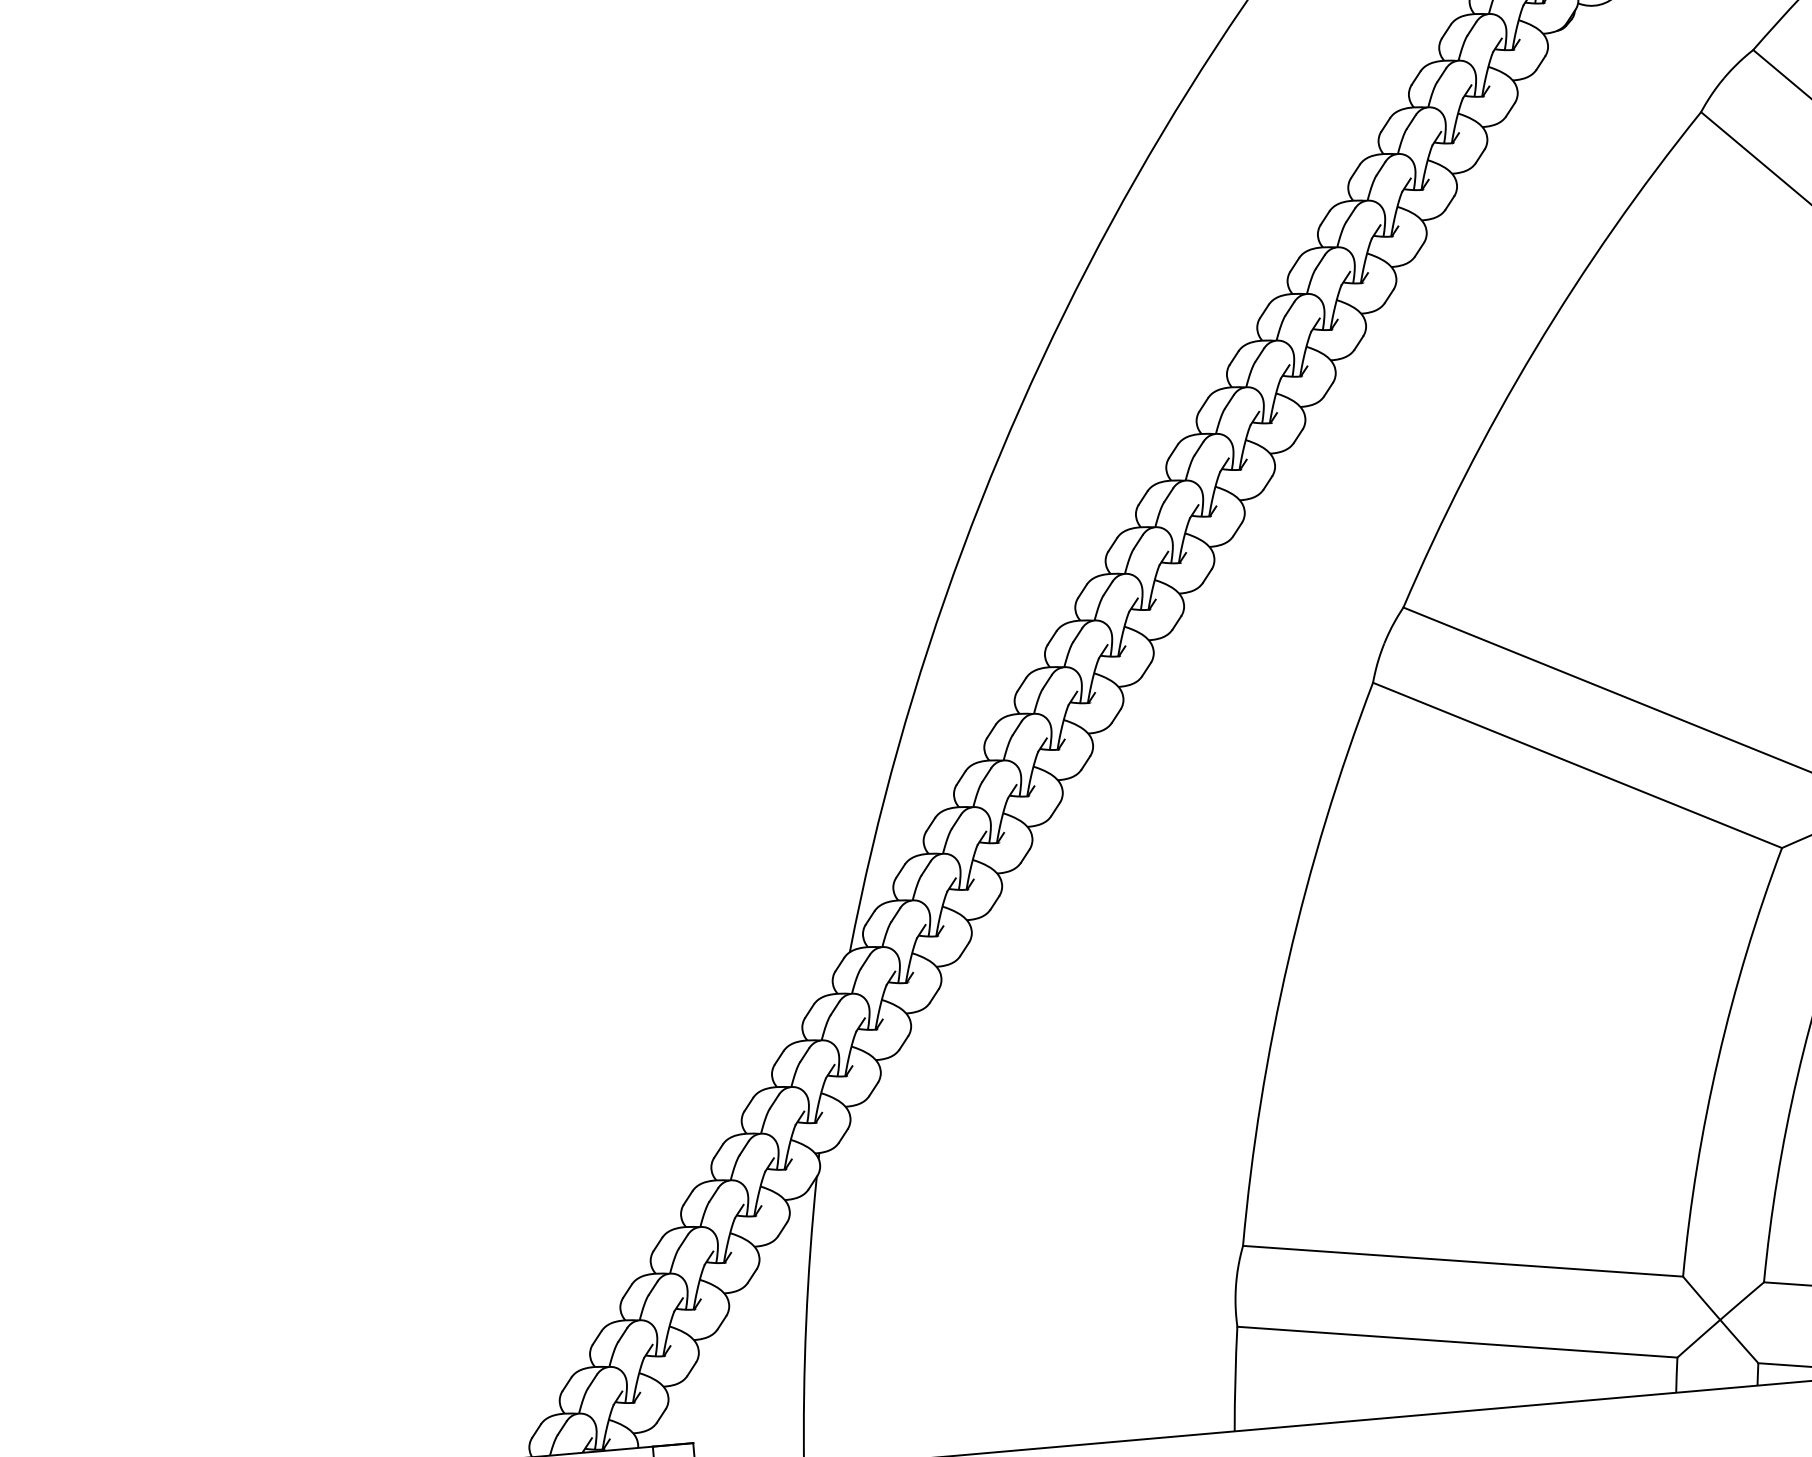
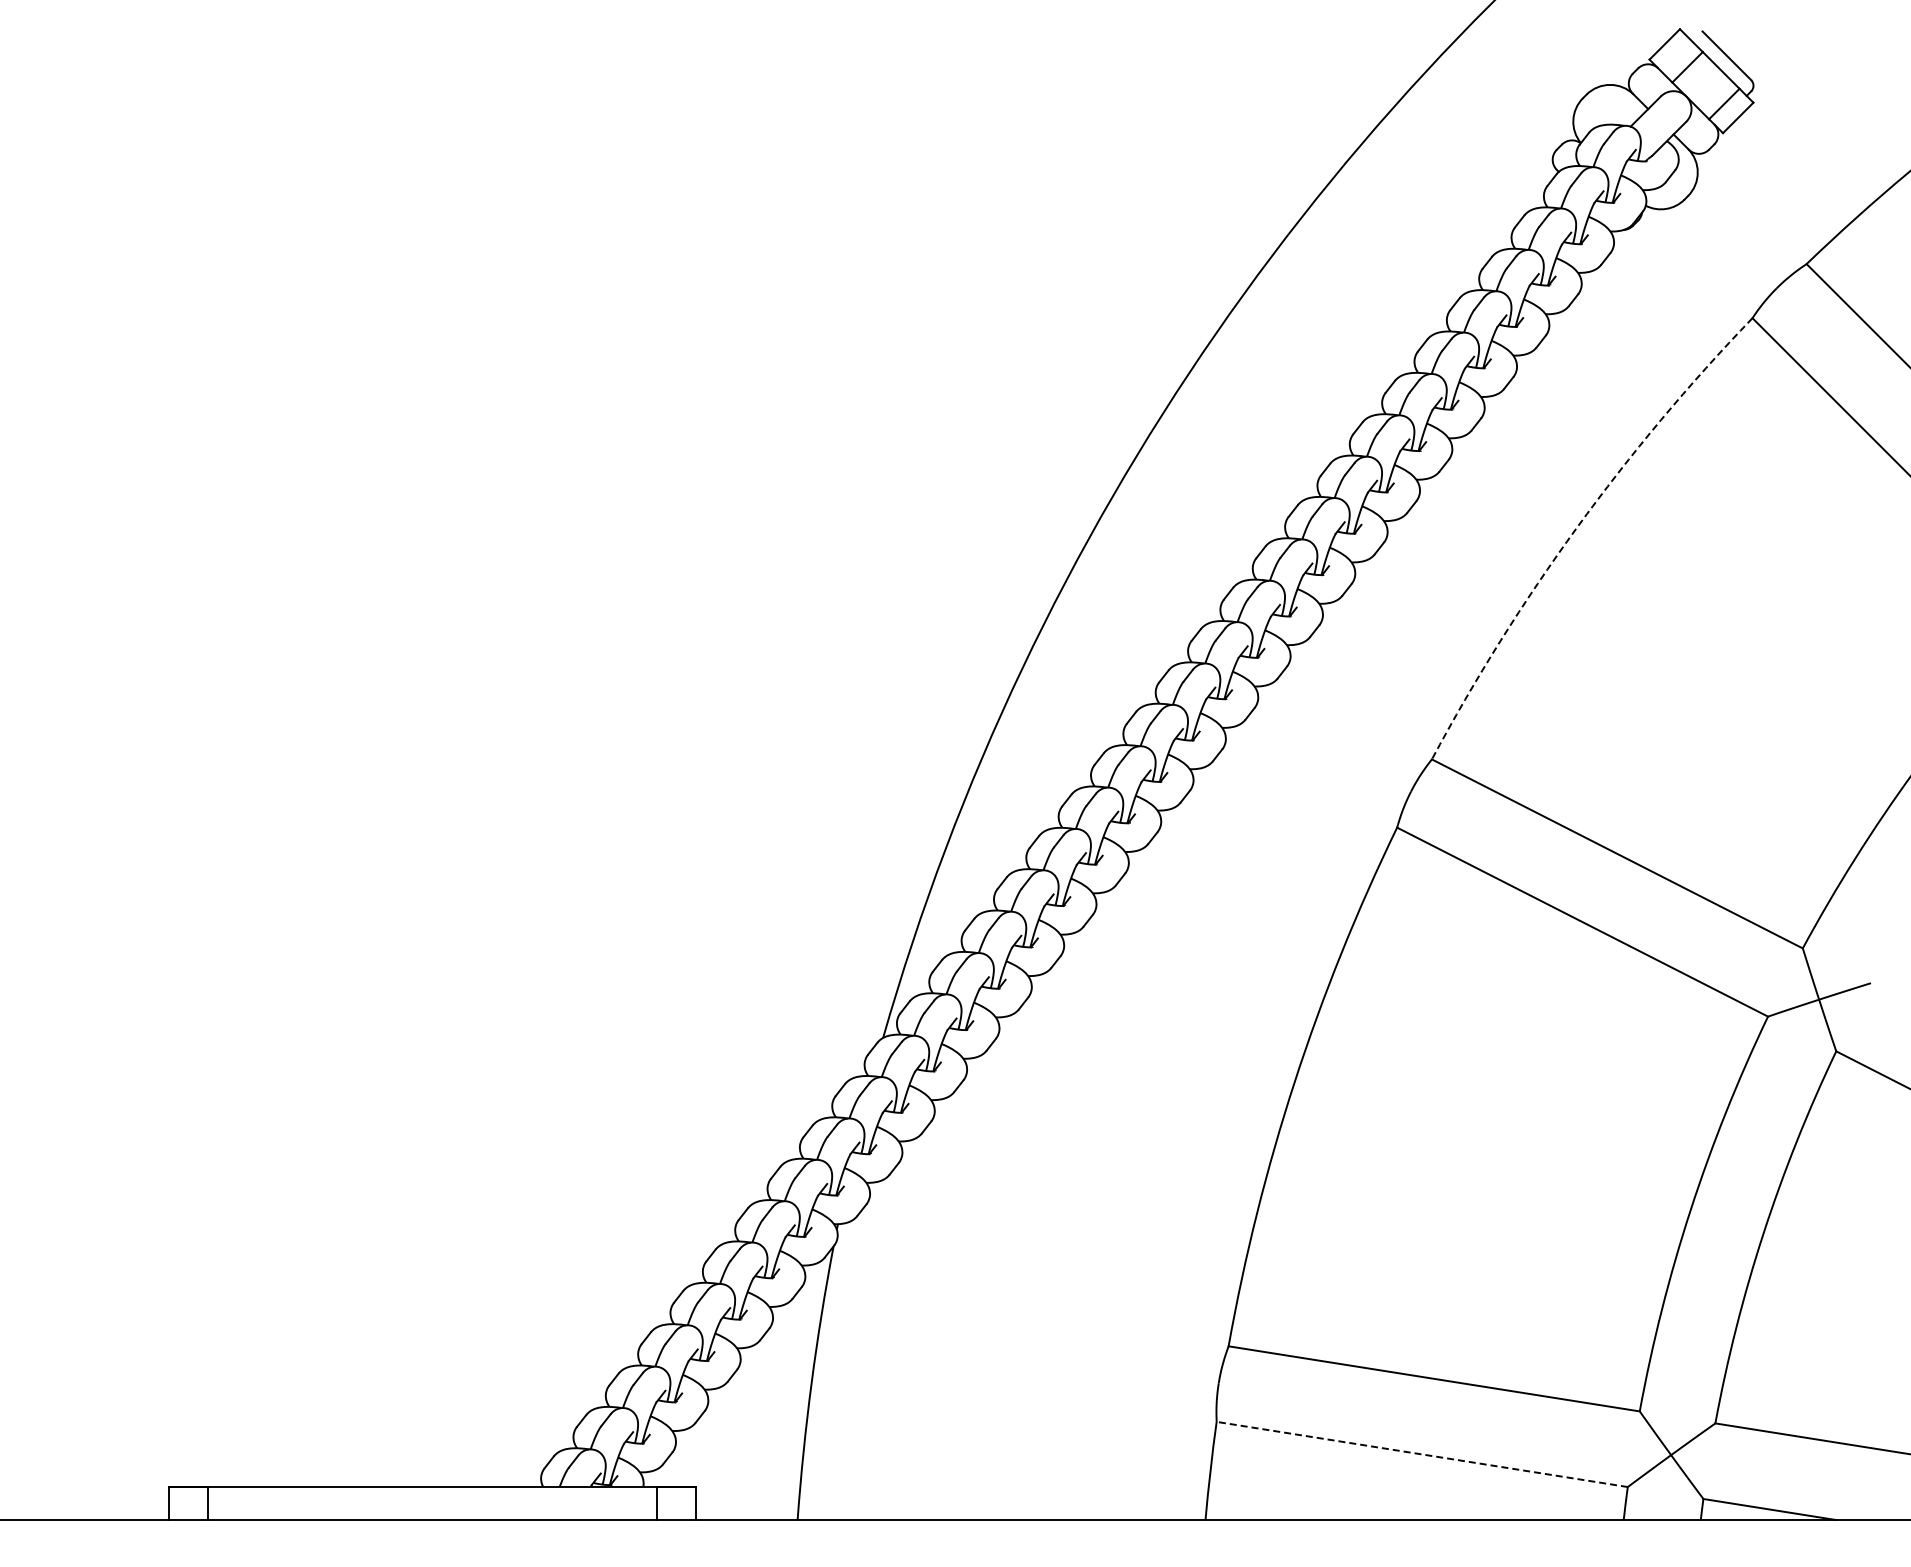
arc: (1534, 349) -> (1576, 527), solid -> dashed
line: (1456, 1342) -> (1421, 1454), solid -> dashed

